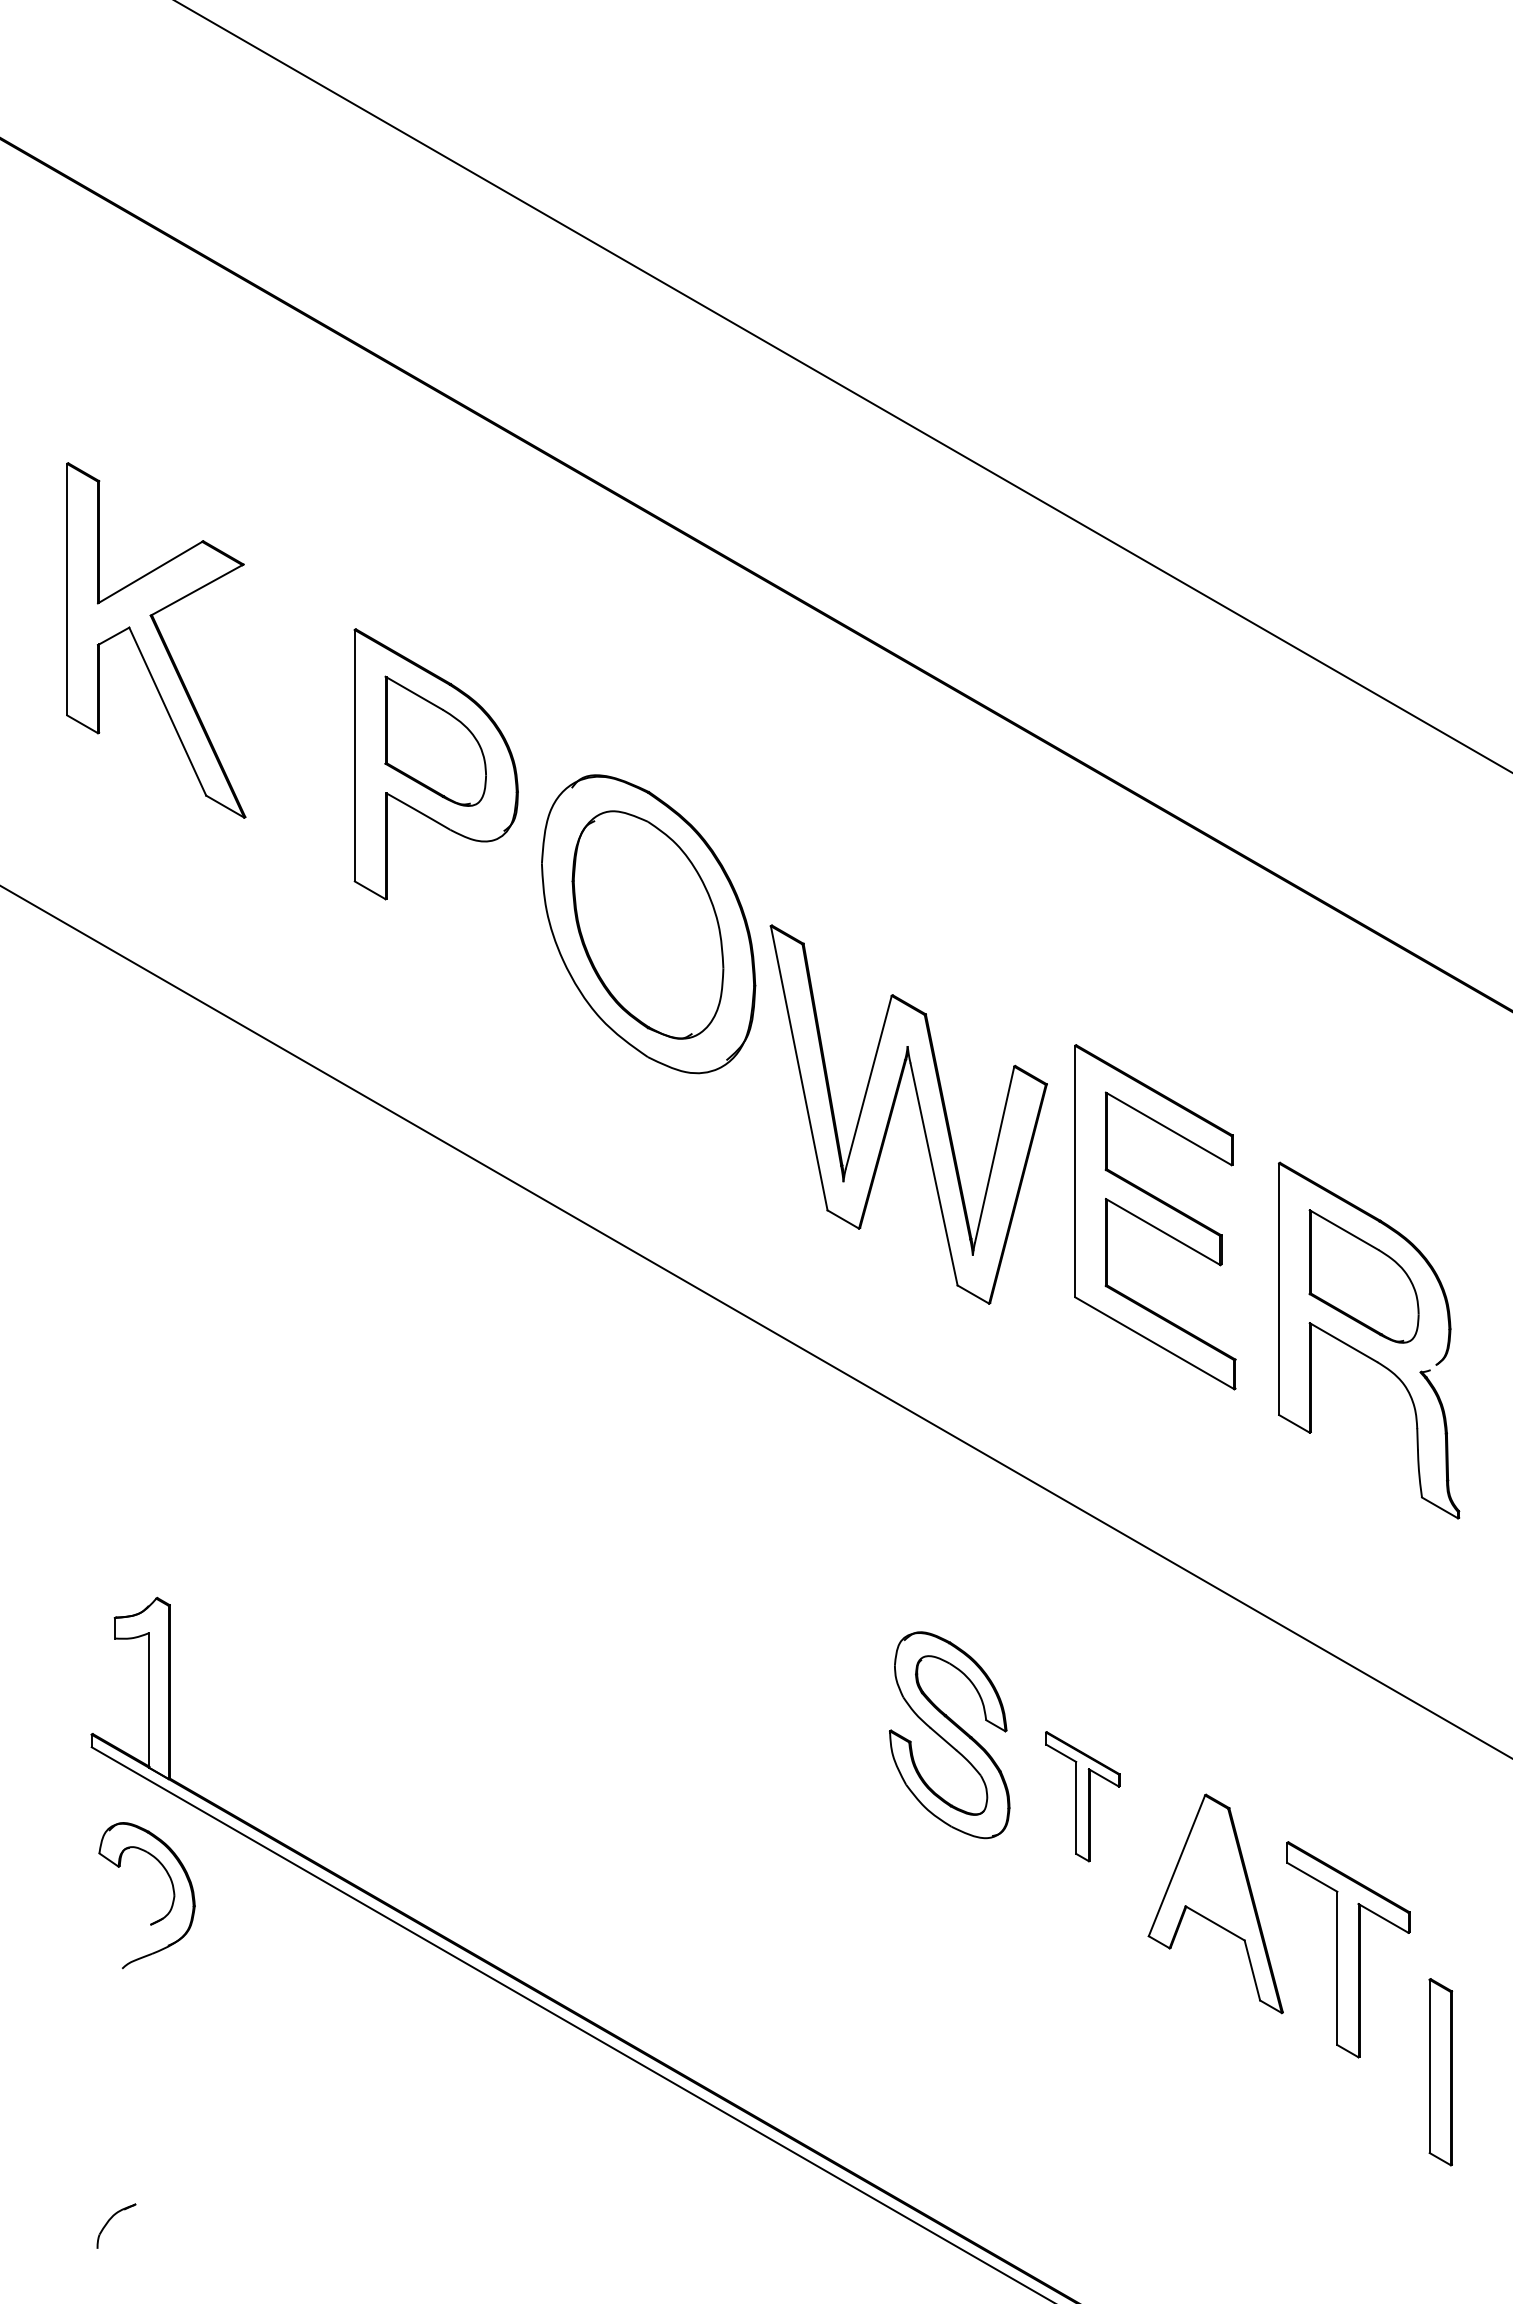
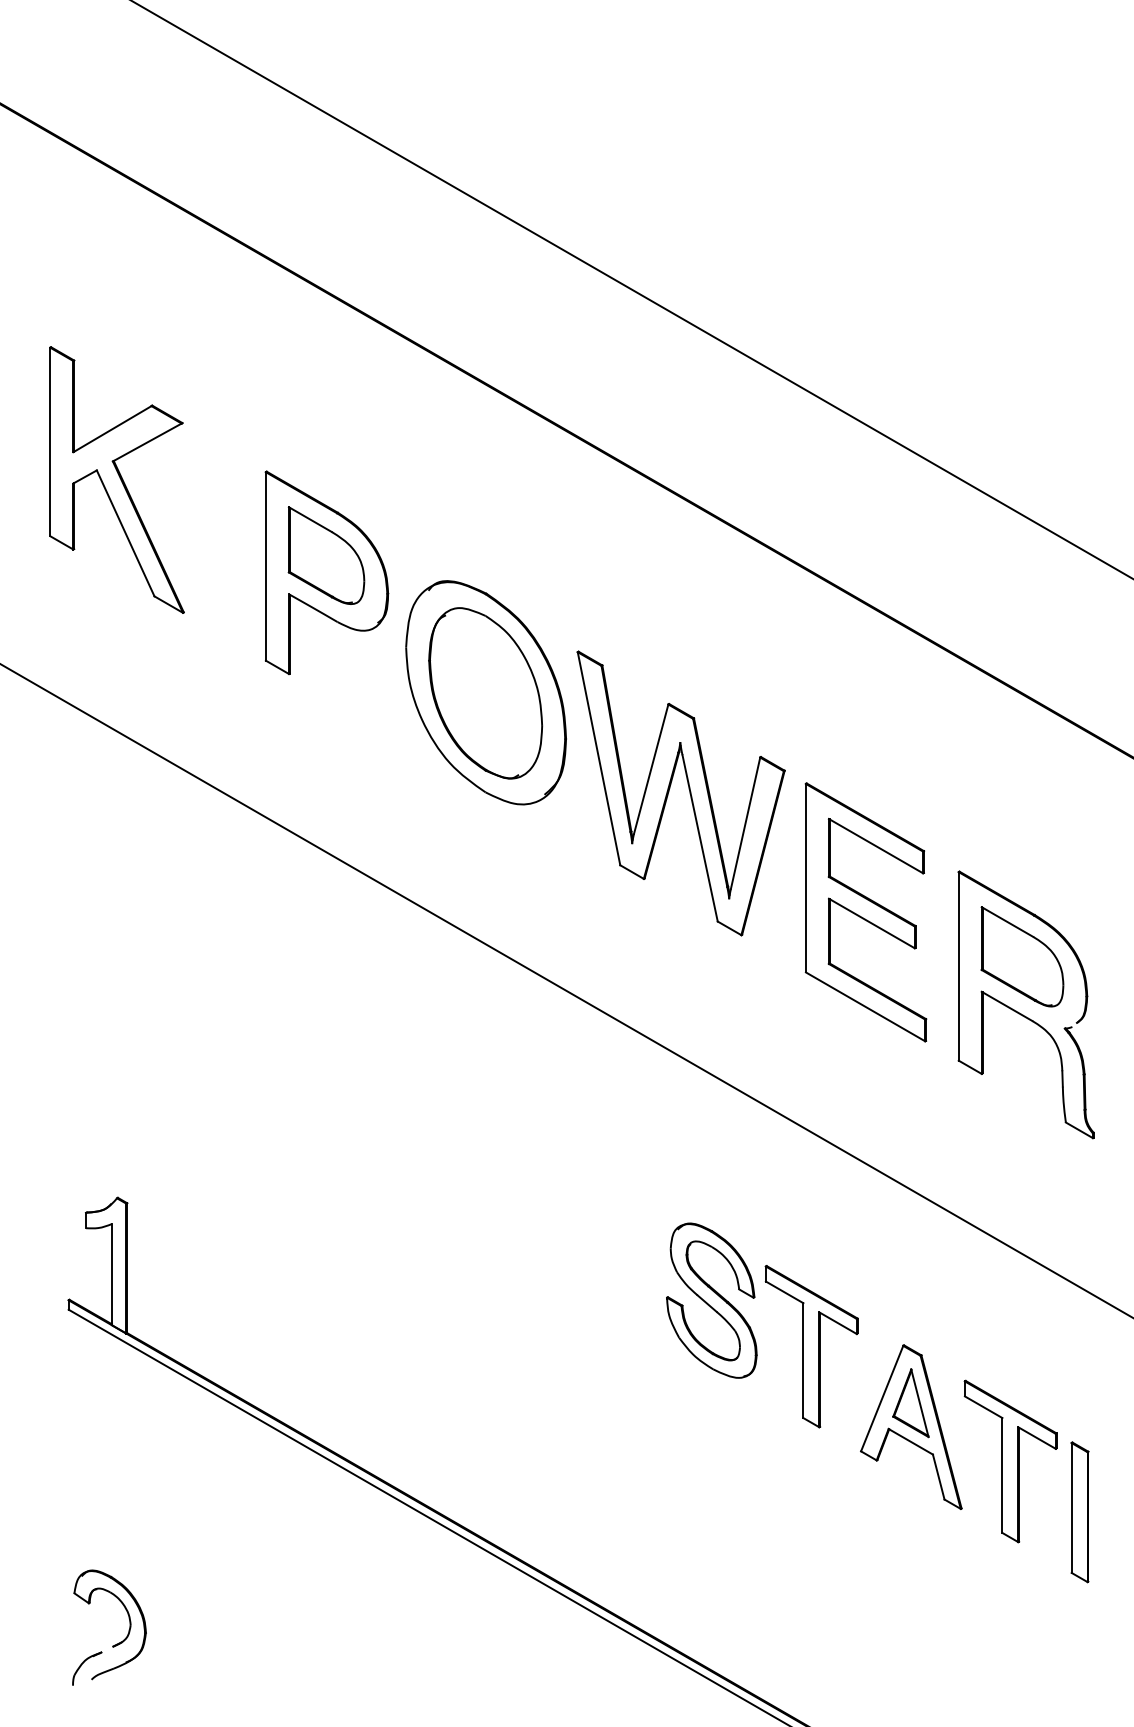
part: (918, 1109) -> (688, 789), moved
part: (1082, 1796) -> (811, 1346), size x1.67
part: (1214, 1872) -> (910, 1403), added
part: (171, 1887) -> (128, 1618), moved
part: (1440, 2072) -> (1079, 1512), moved

